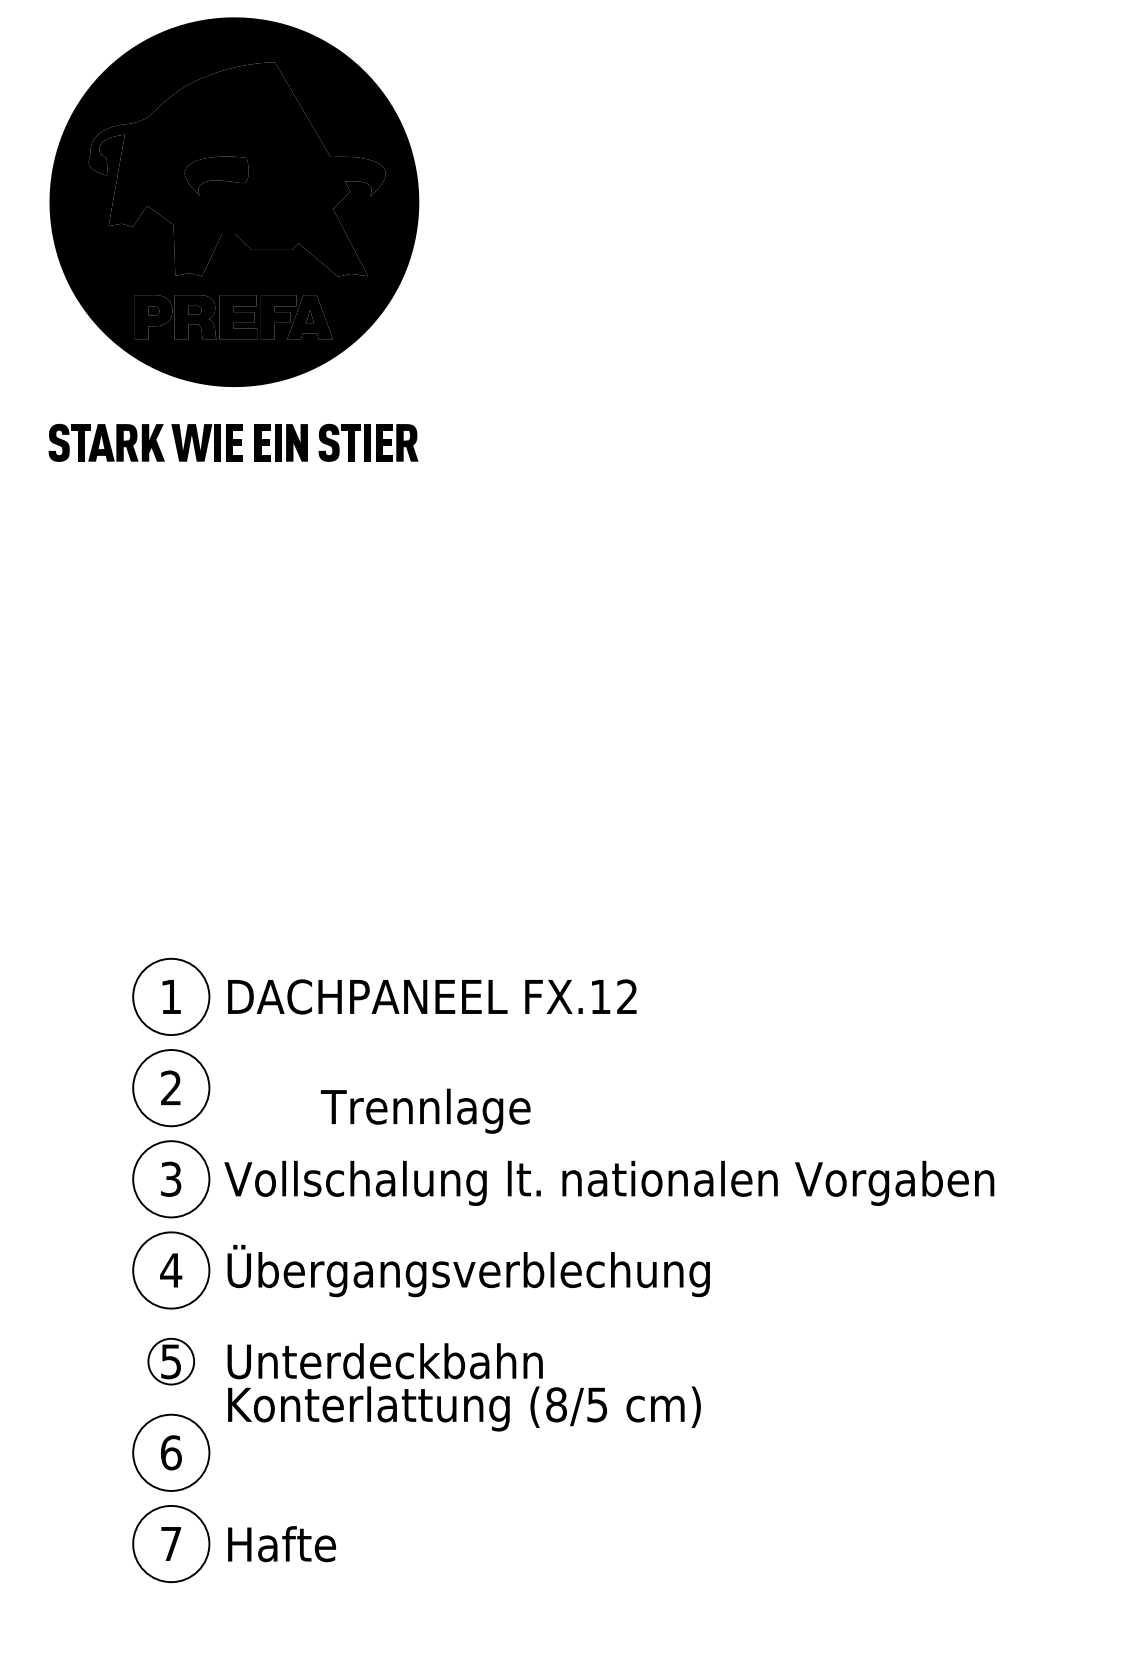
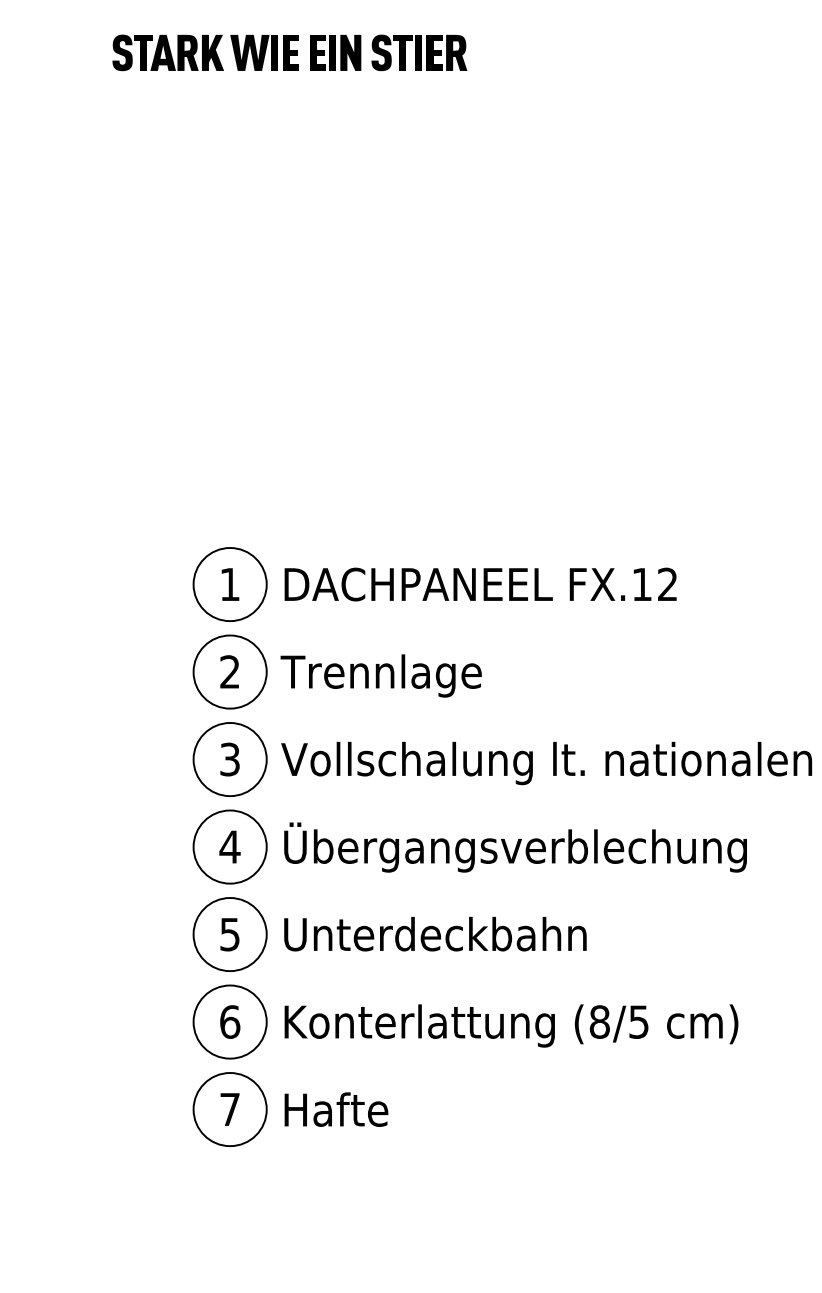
text: (425, 1110) -> (381, 675), moved
circle: (171, 1361) -> (230, 934), size x1.67
text: (464, 1408) -> (511, 1025), moved

